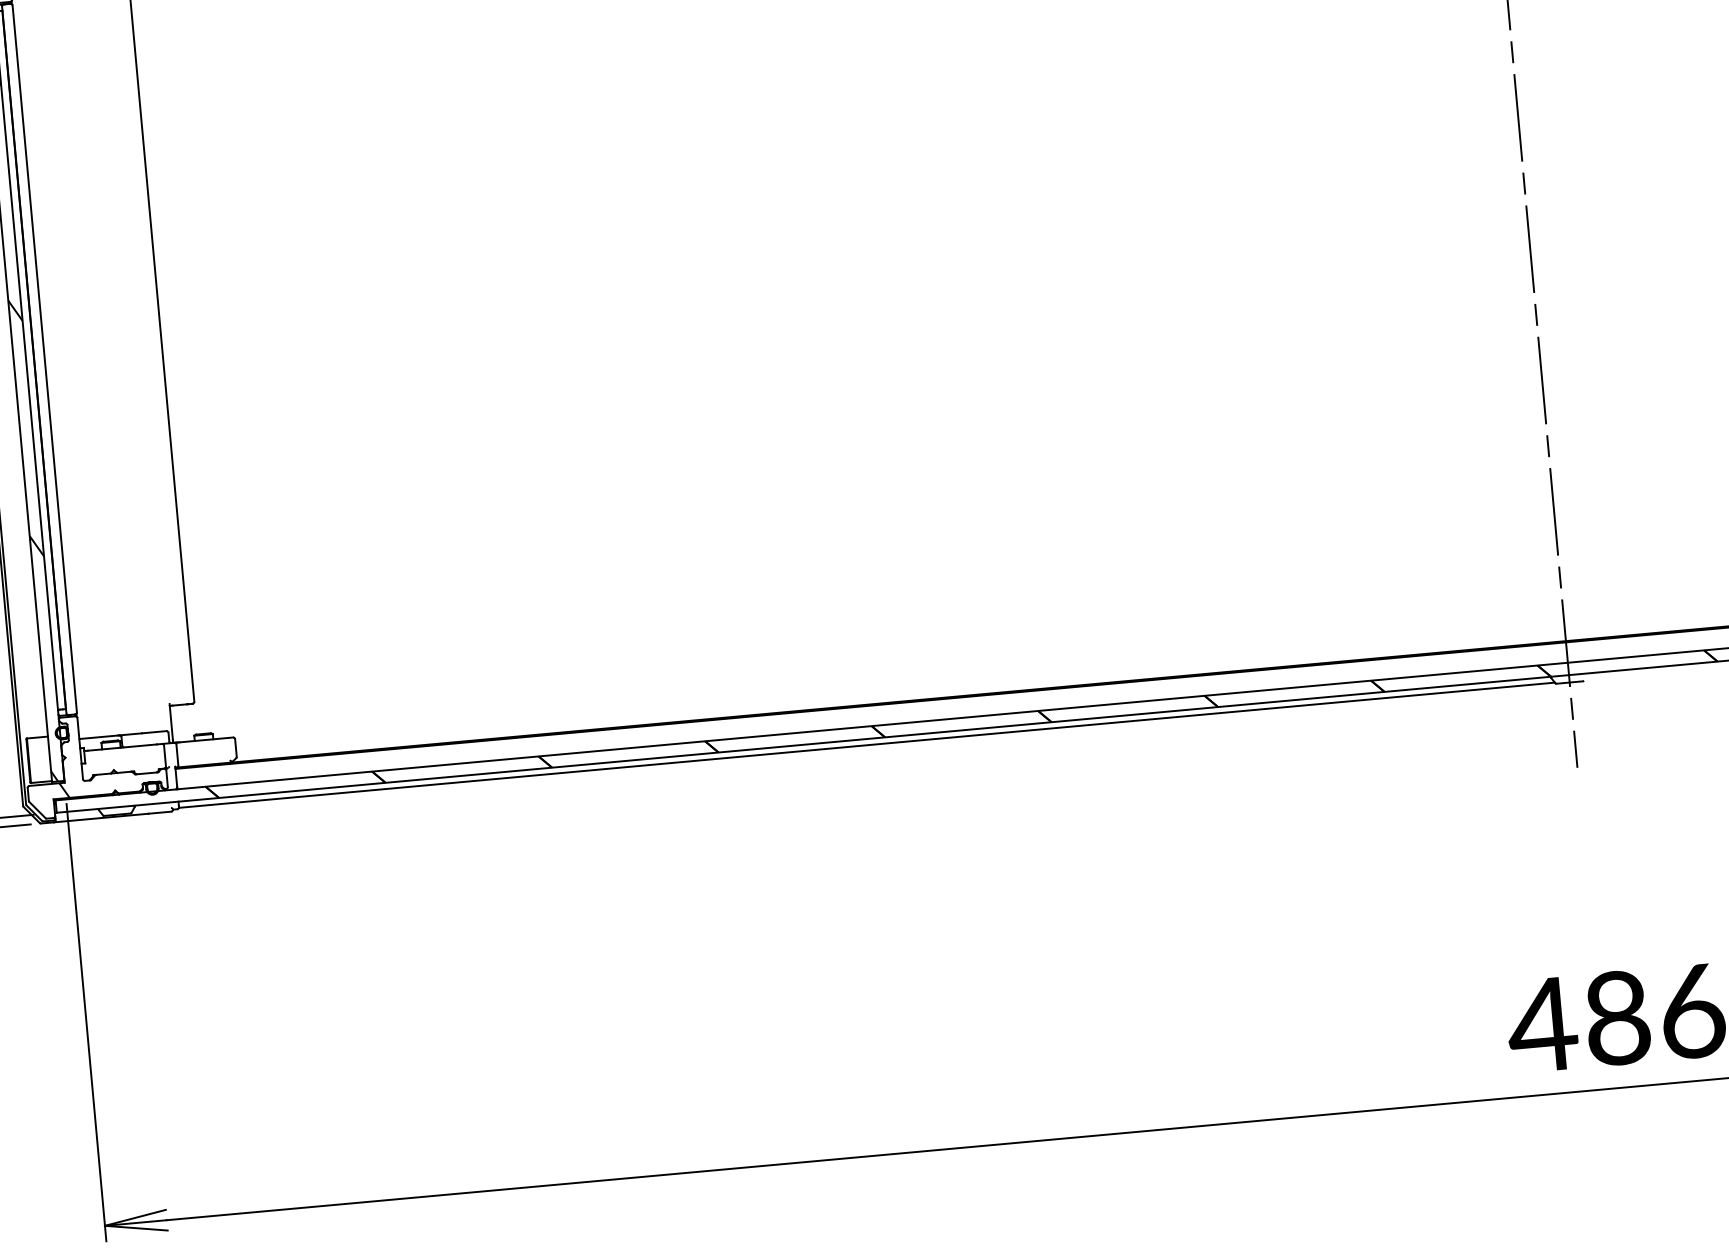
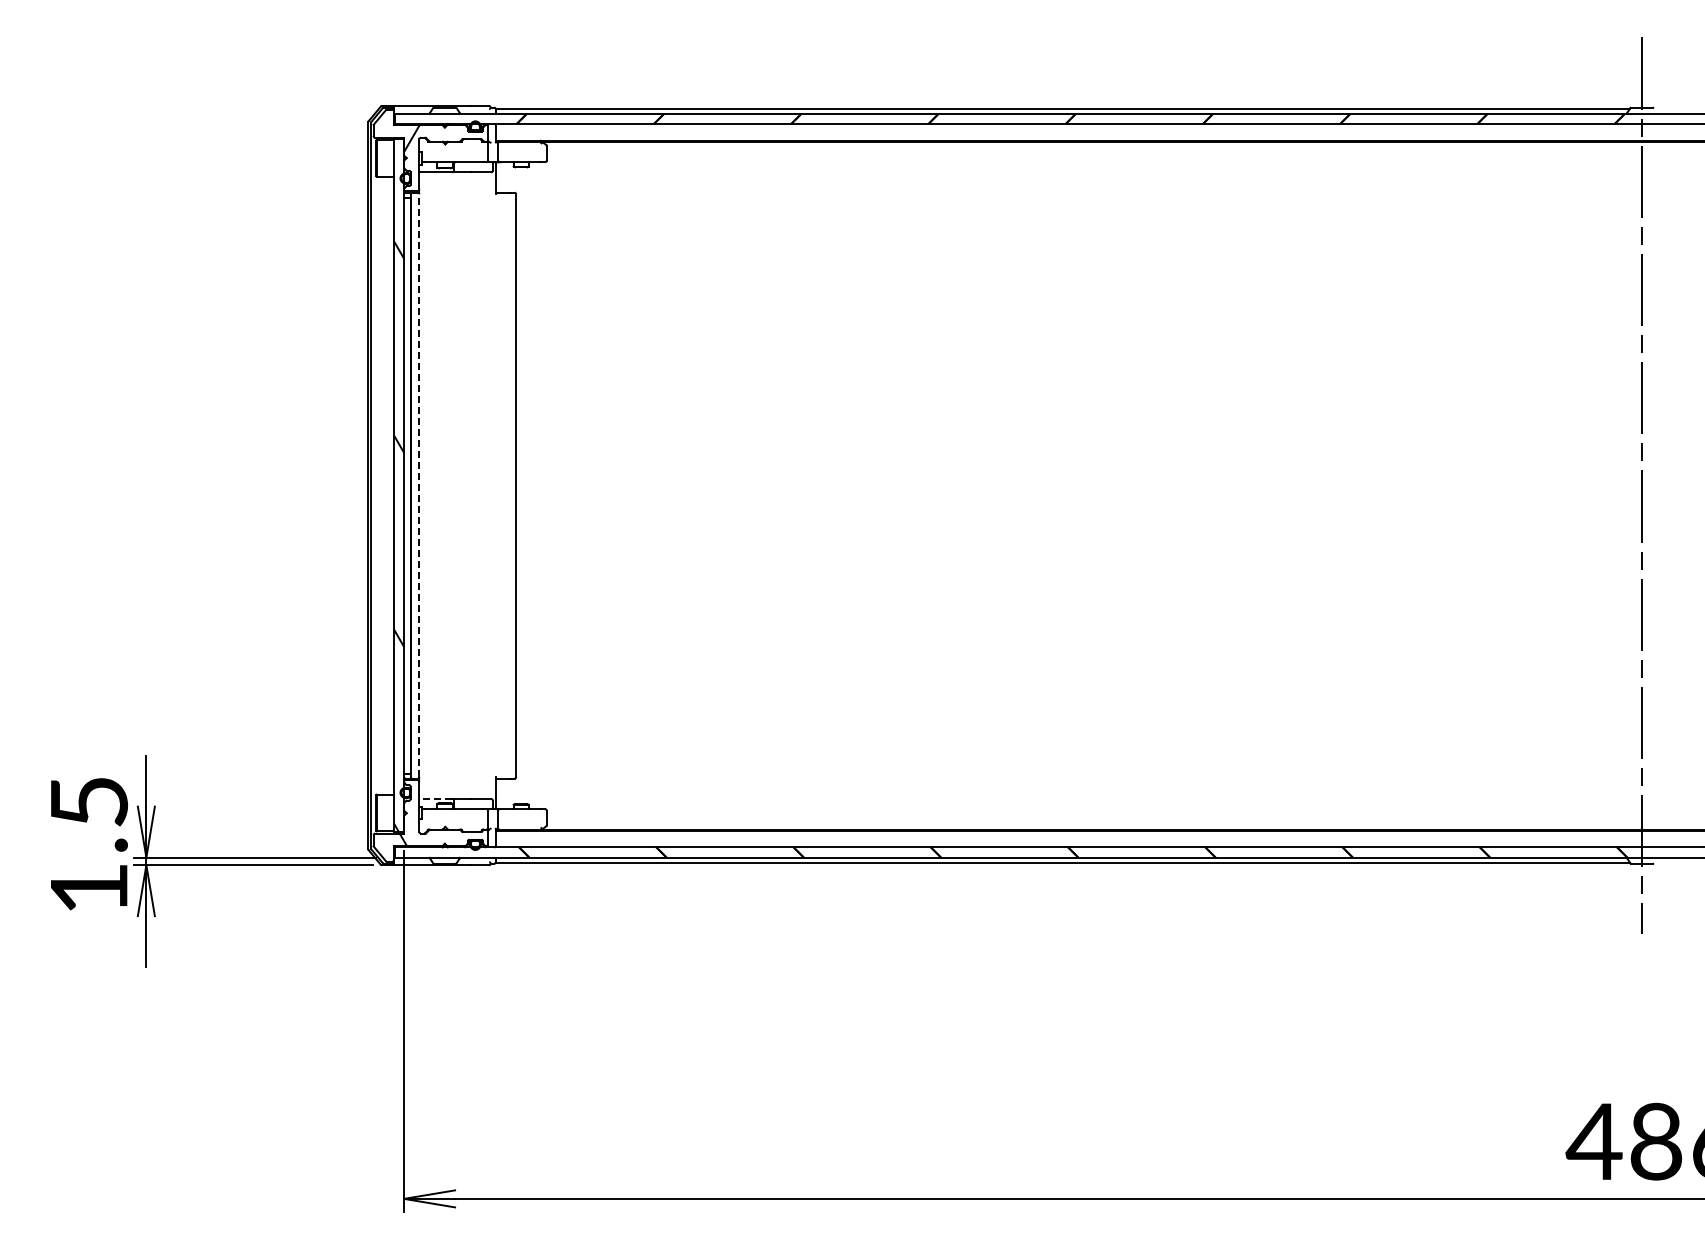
line: (44, 358) -> (419, 485), solid -> dashed
line: (98, 736) -> (435, 798), solid -> dashed

